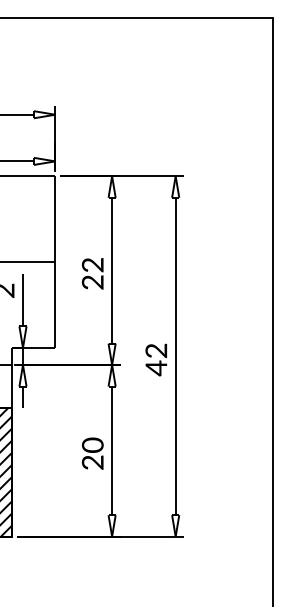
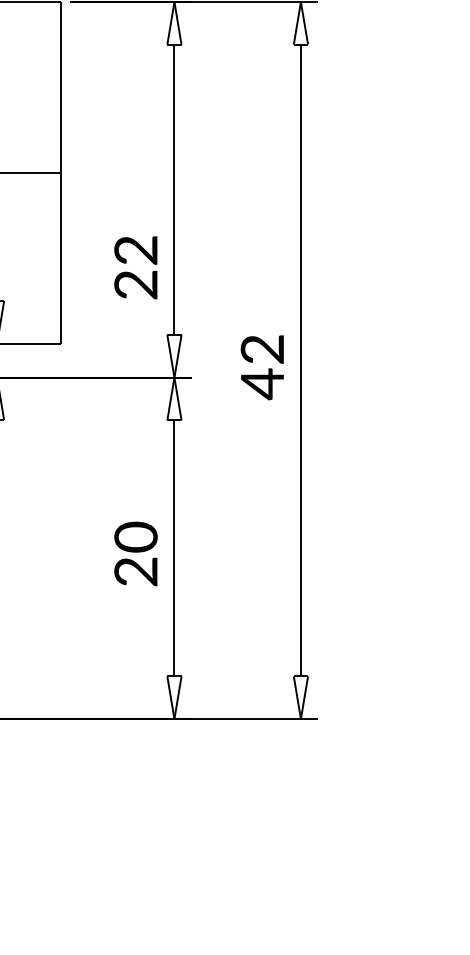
text: (92, 273) -> (135, 267), moved

